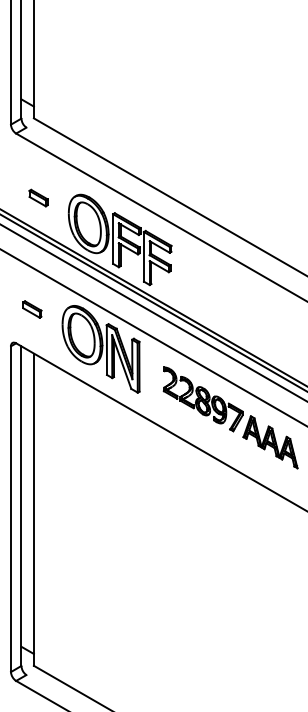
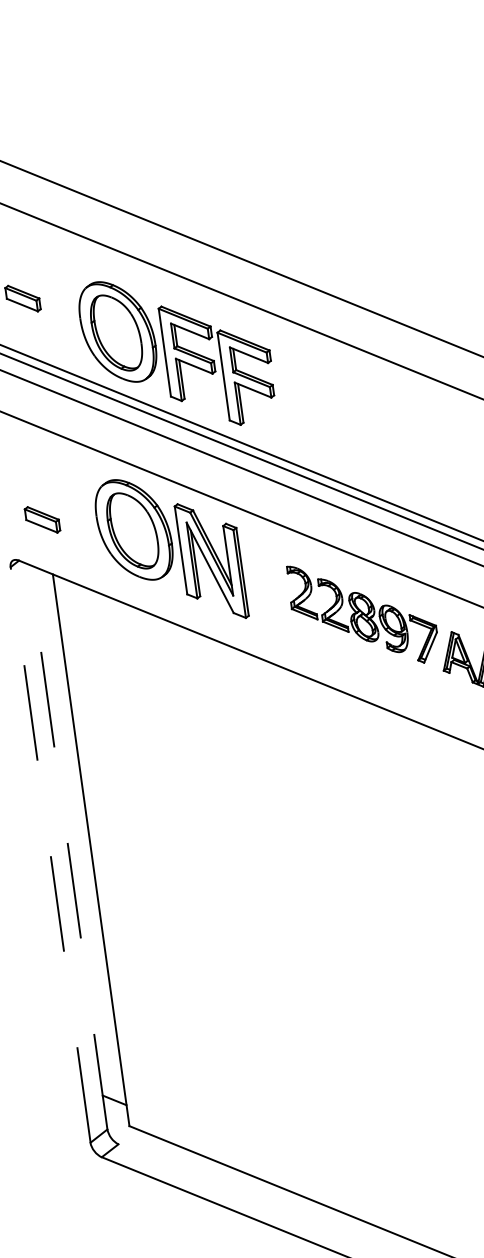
part: (32, 309) -> (42, 519), moved
line: (21, 506) -> (68, 847), solid -> dashed
line: (11, 509) -> (51, 855), solid -> dashed

